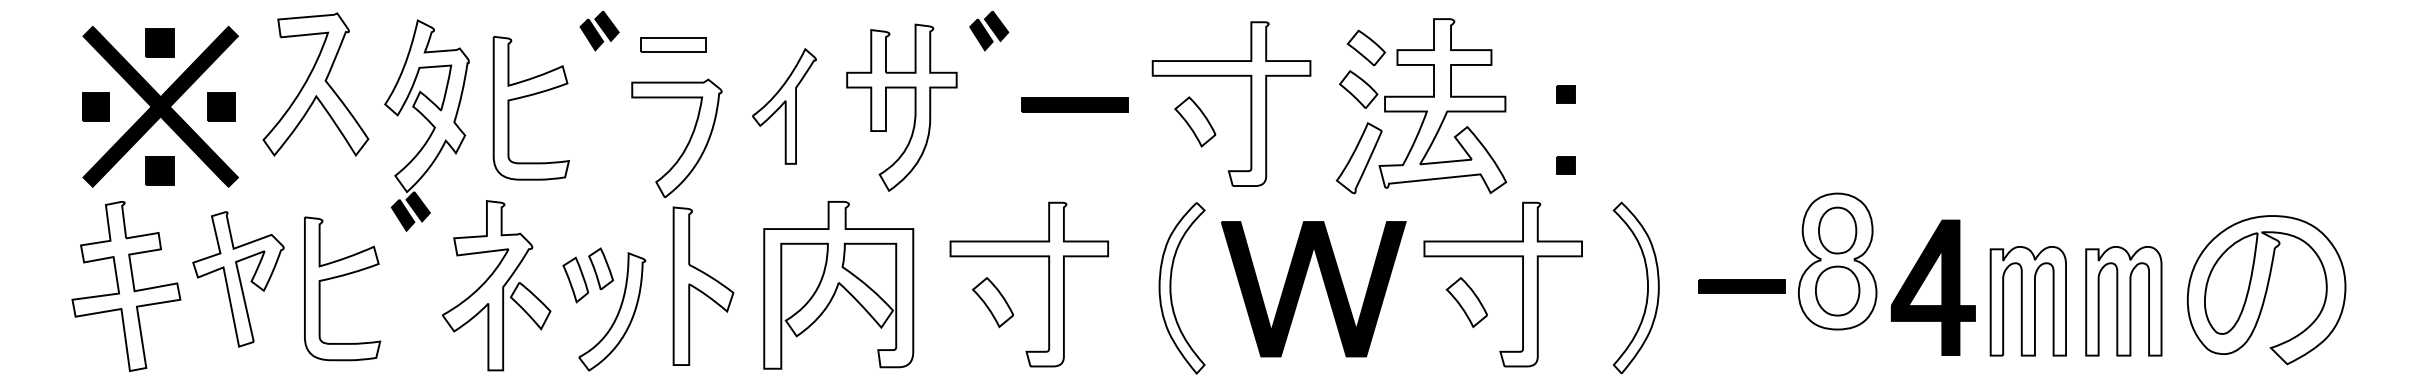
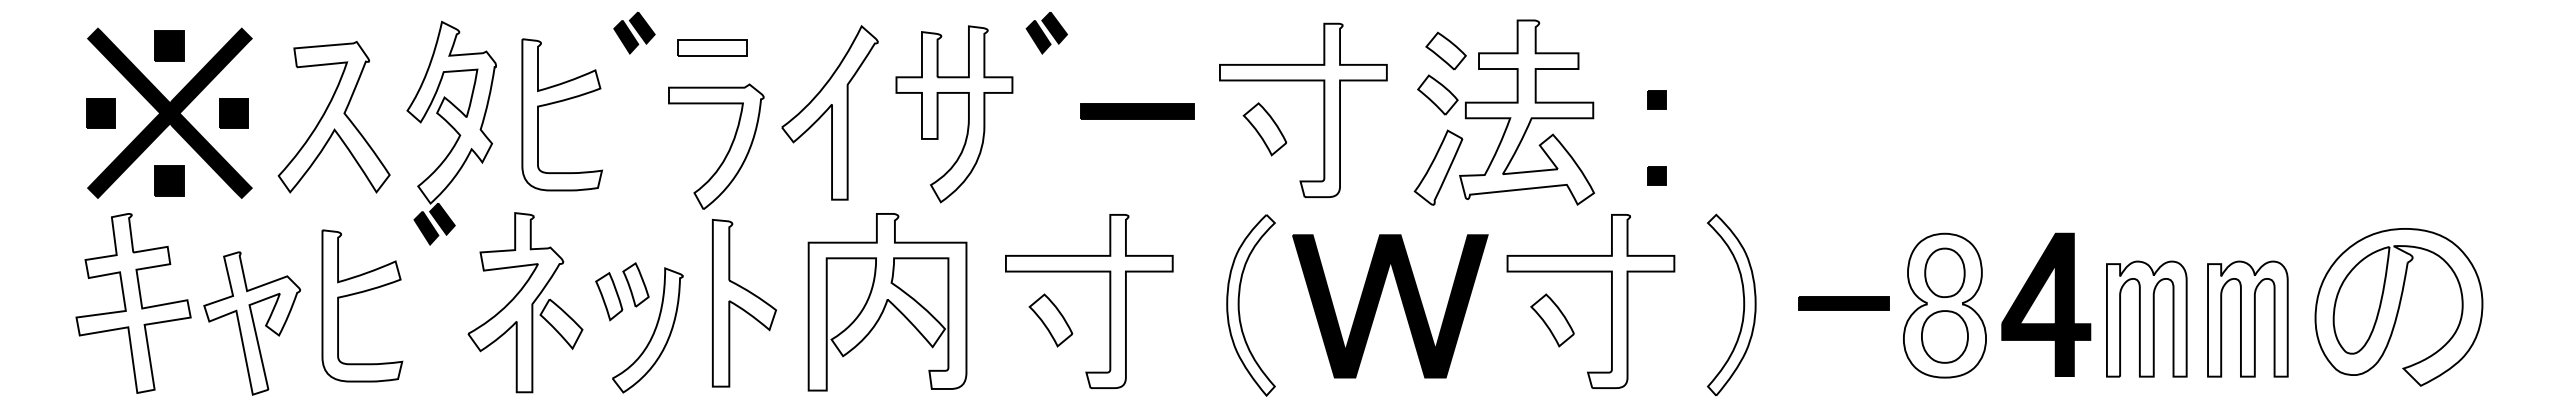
part: (315, 84) -> (333, 117), moved
part: (784, 106) -> (830, 112), size x1.43
part: (1837, 261) -> (1944, 305), moved
part: (238, 279) -> (252, 323), moved

